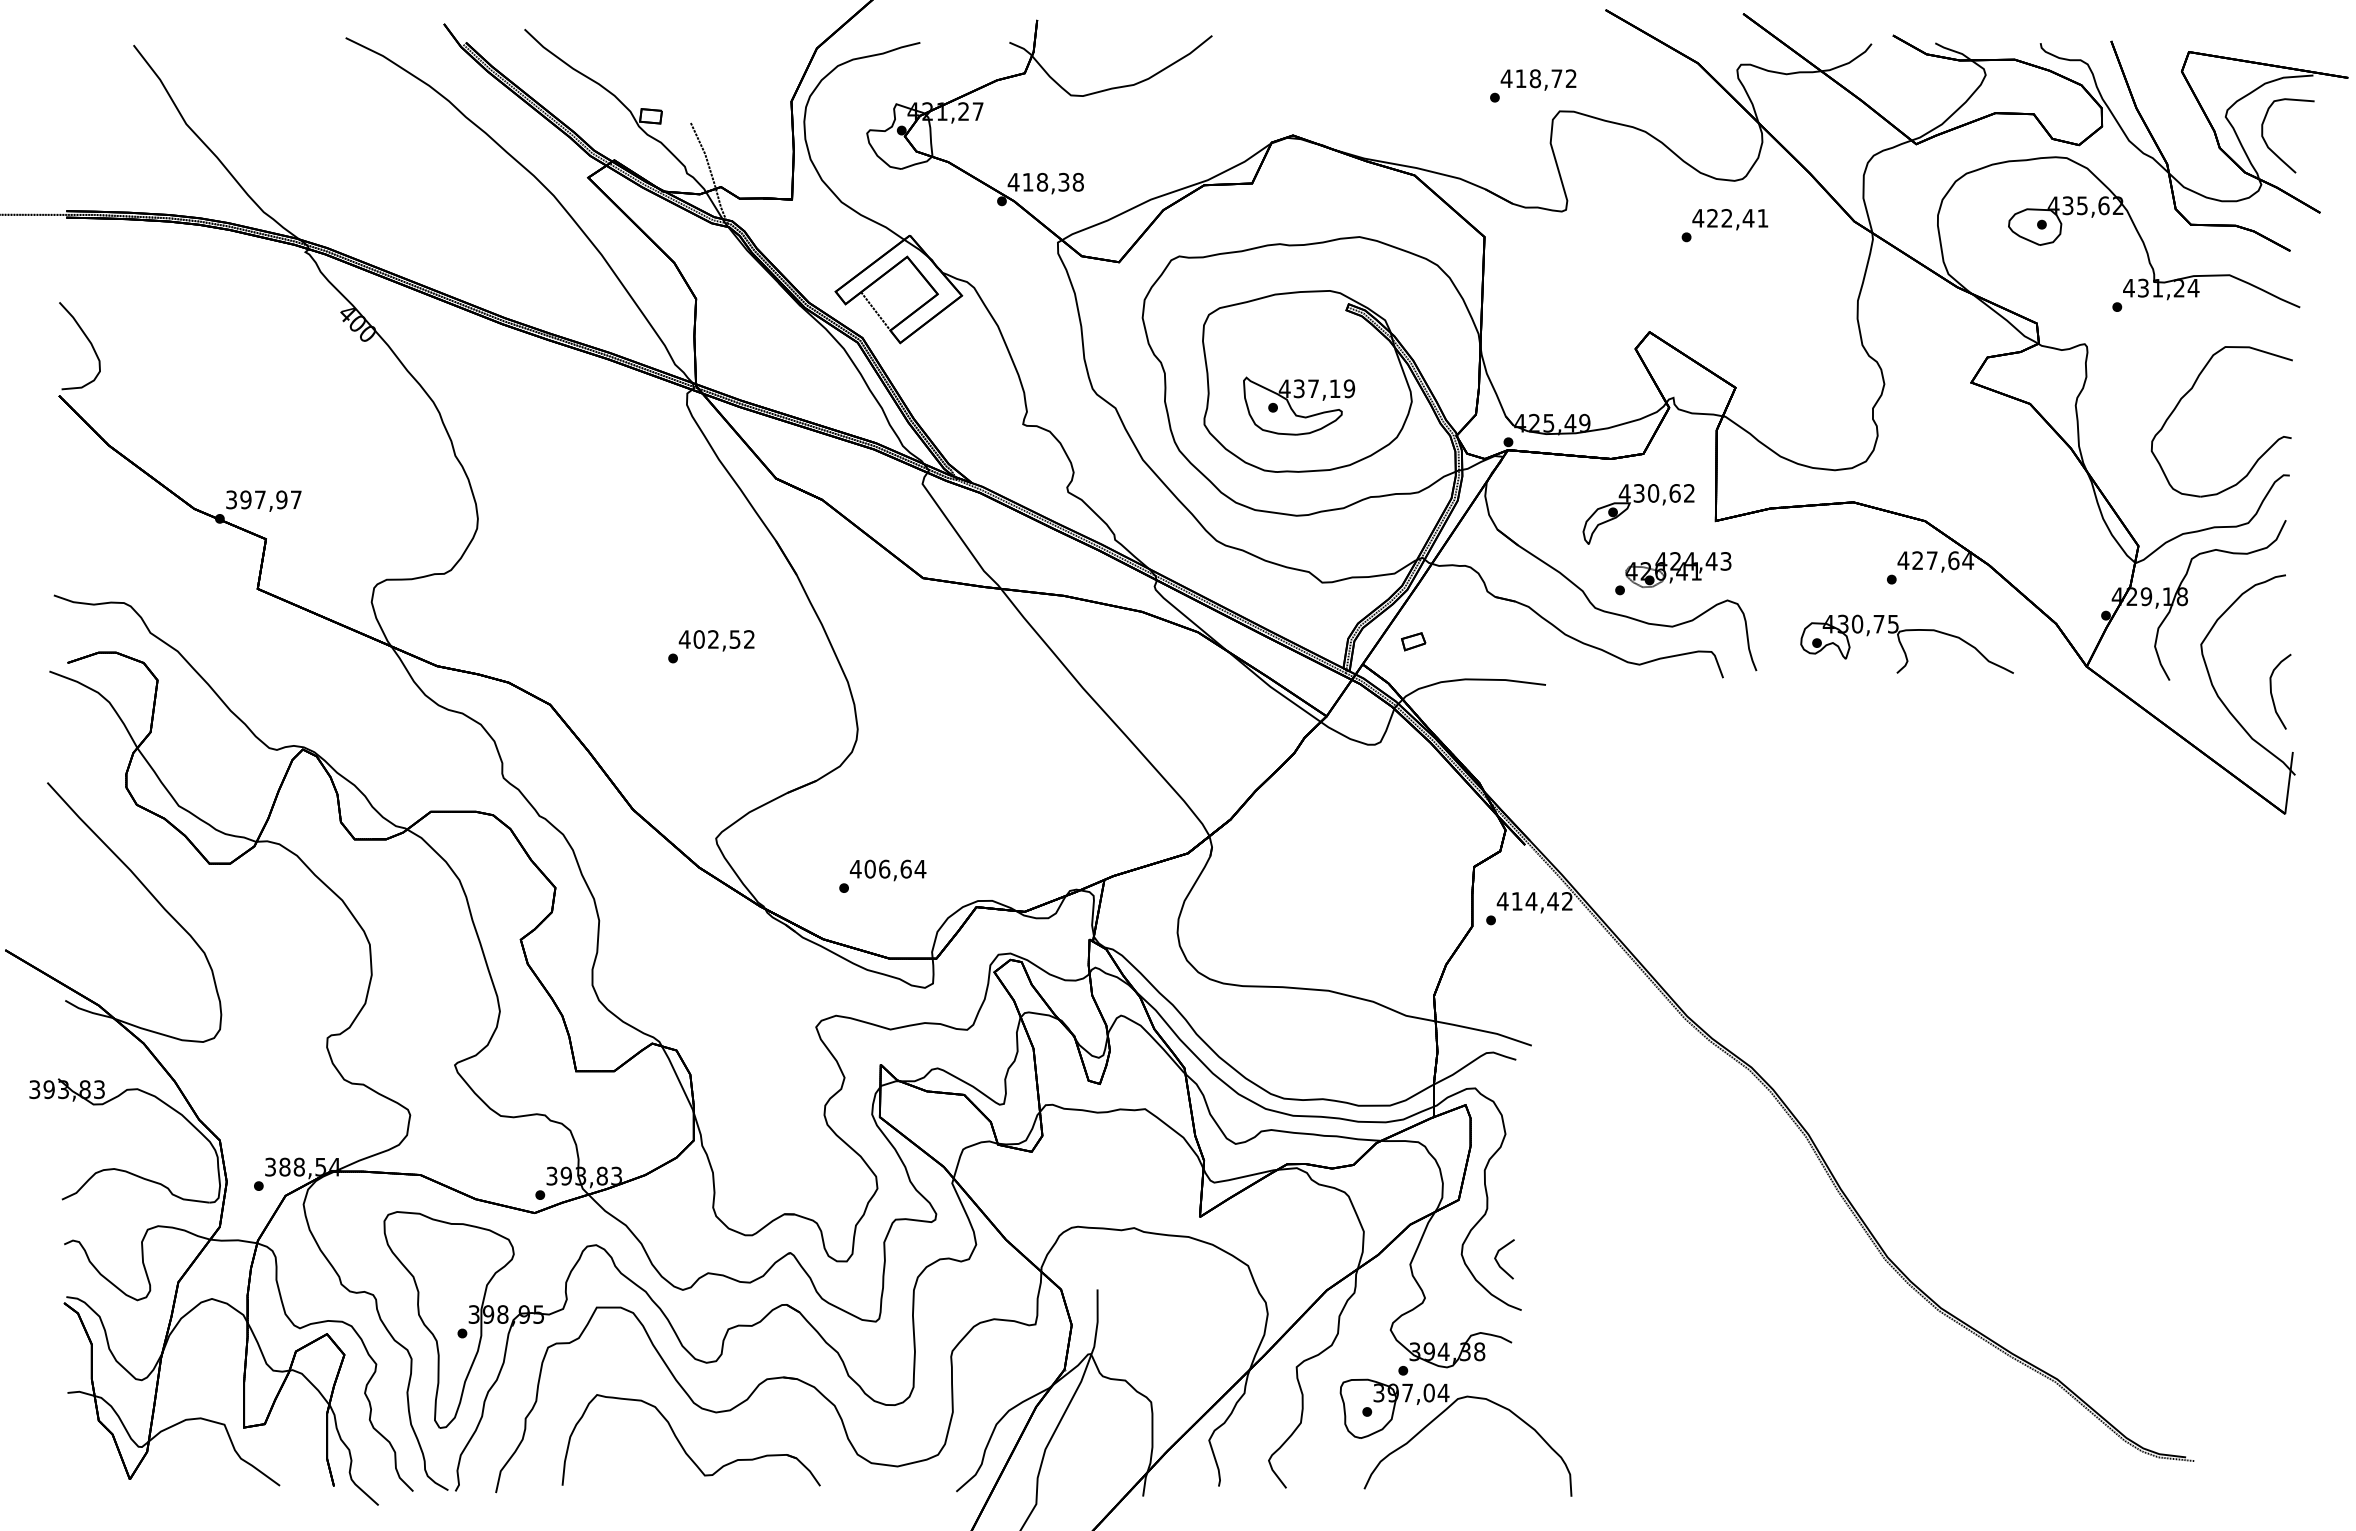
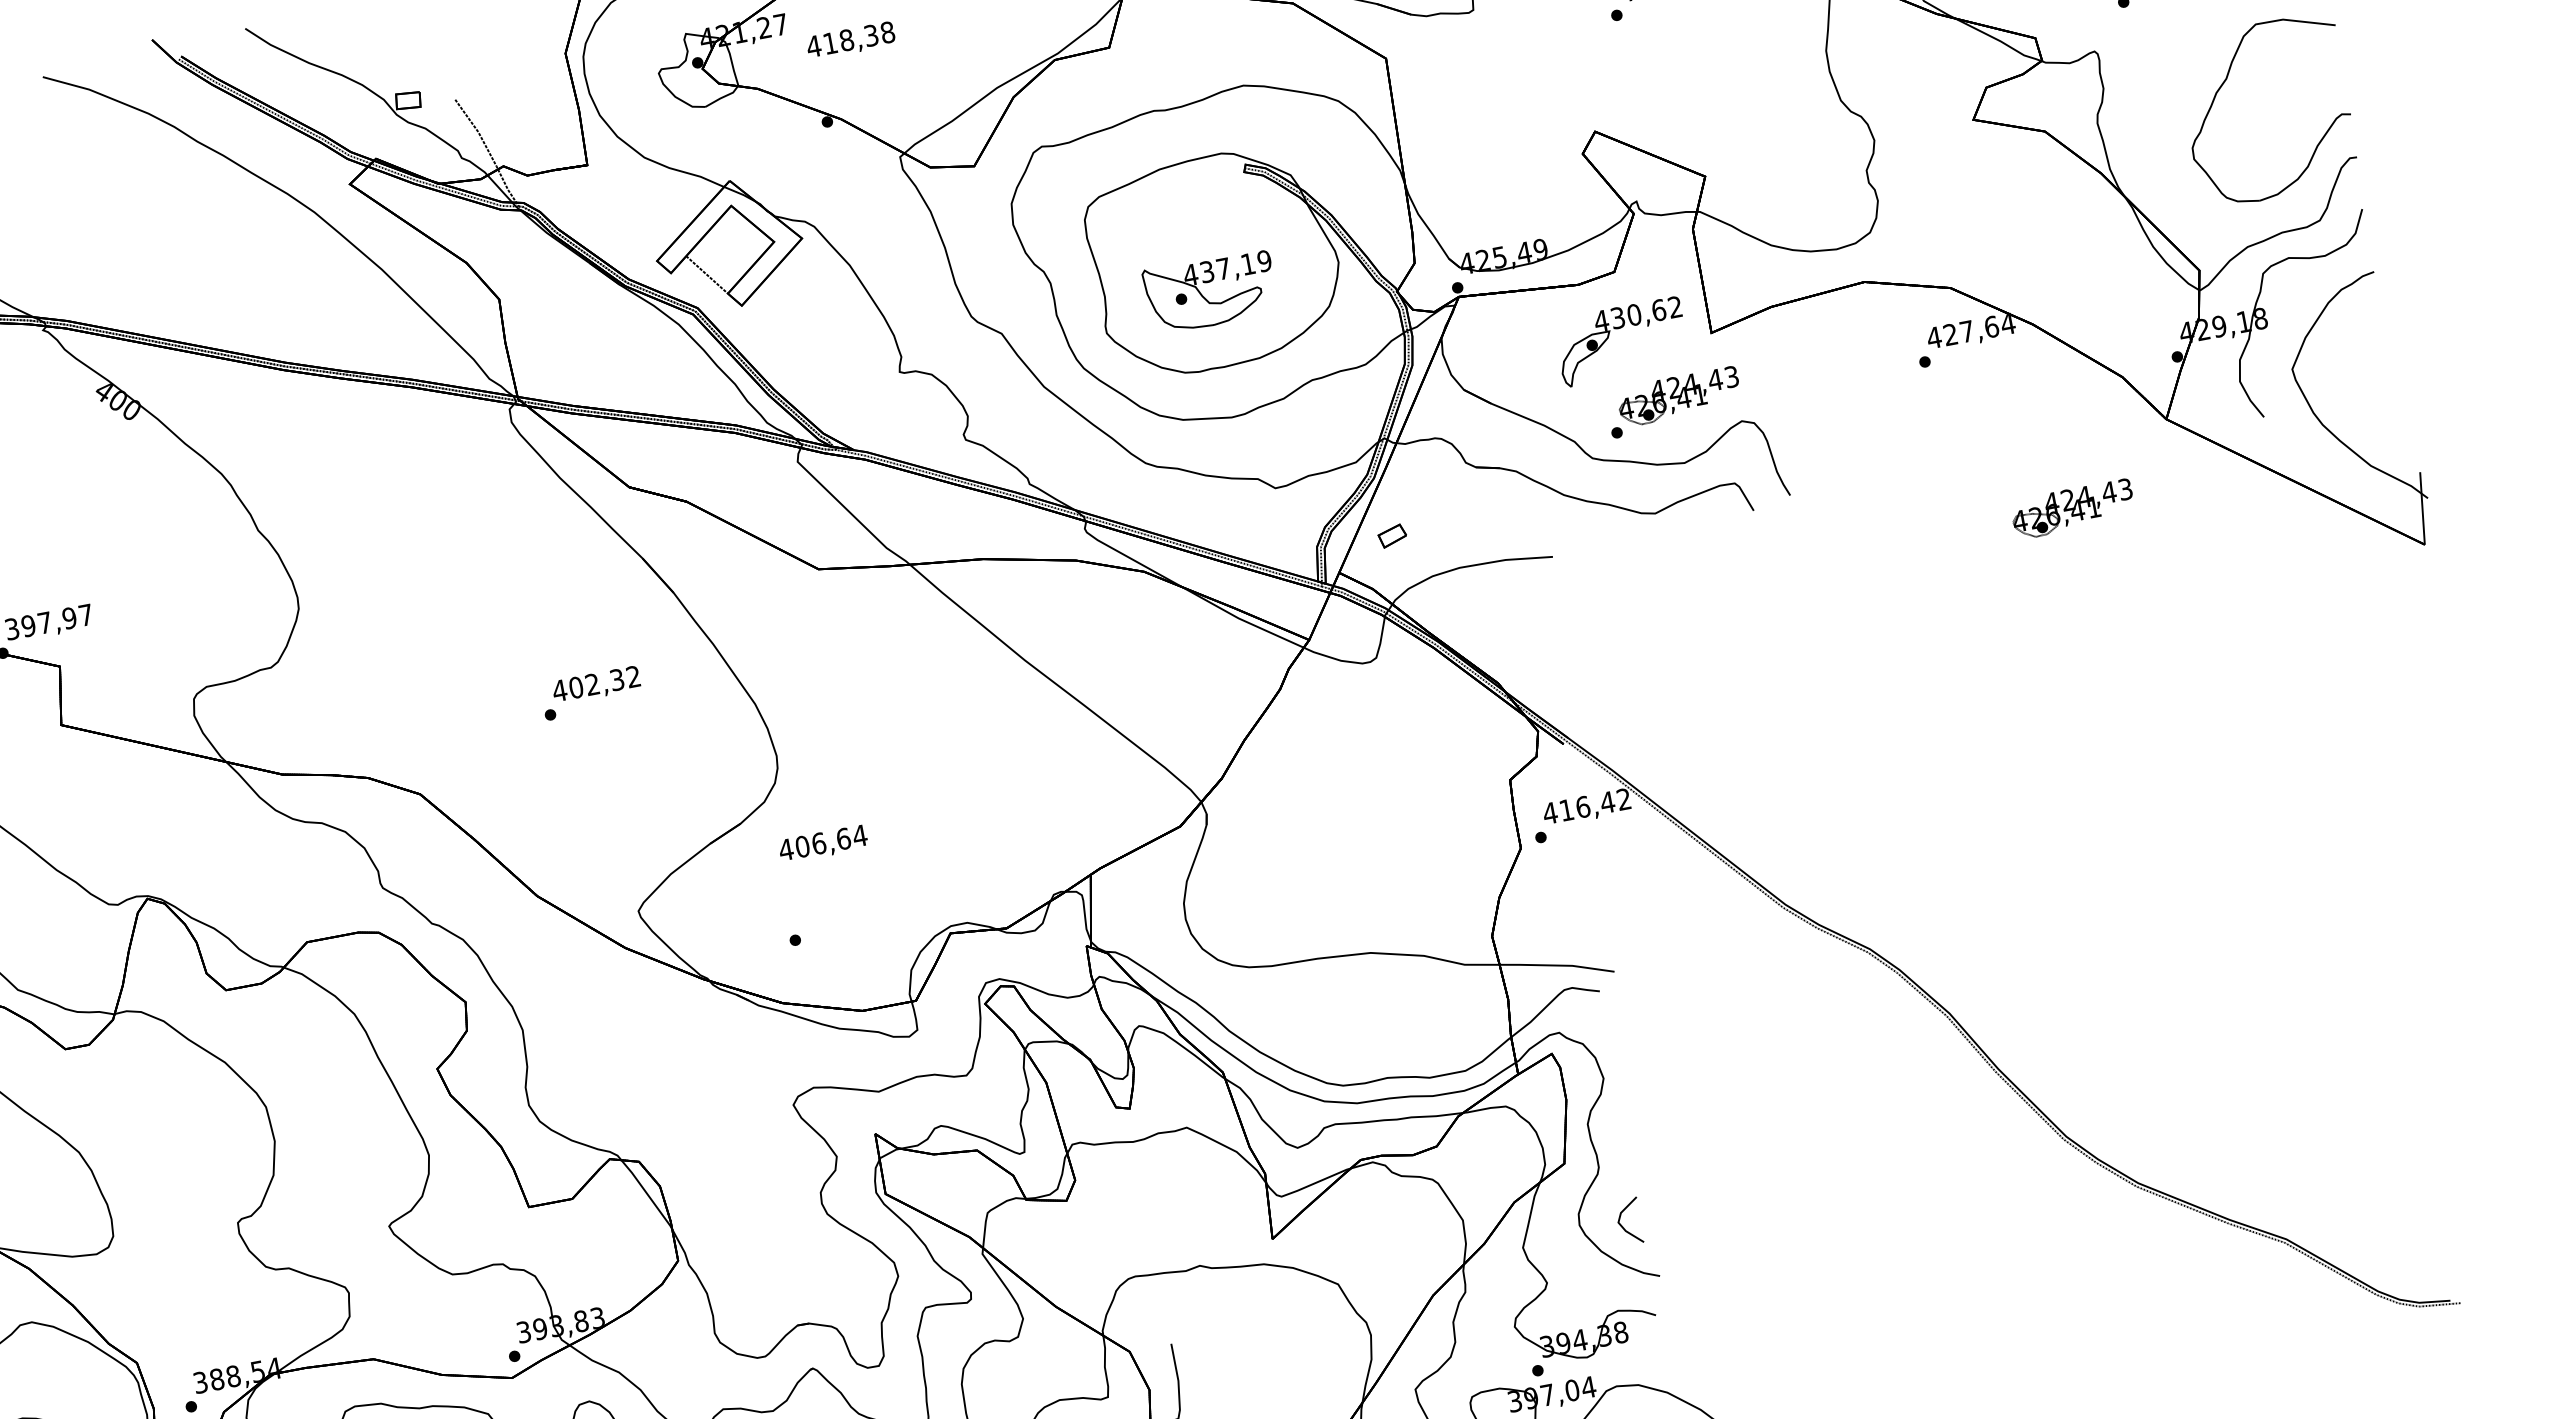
text: (1045, 183) -> (850, 40), moved
text: (735, 639) -> (617, 679), 402,52 -> 402,32
part: (1906, 643) -> (1955, 431), removed
part: (2272, 693) -> (2384, 409), removed
part: (1993, 727) -> (2073, 508), added
text: (887, 870) -> (822, 844), moved
text: (1531, 901) -> (1583, 807), 414,42 -> 416,42

